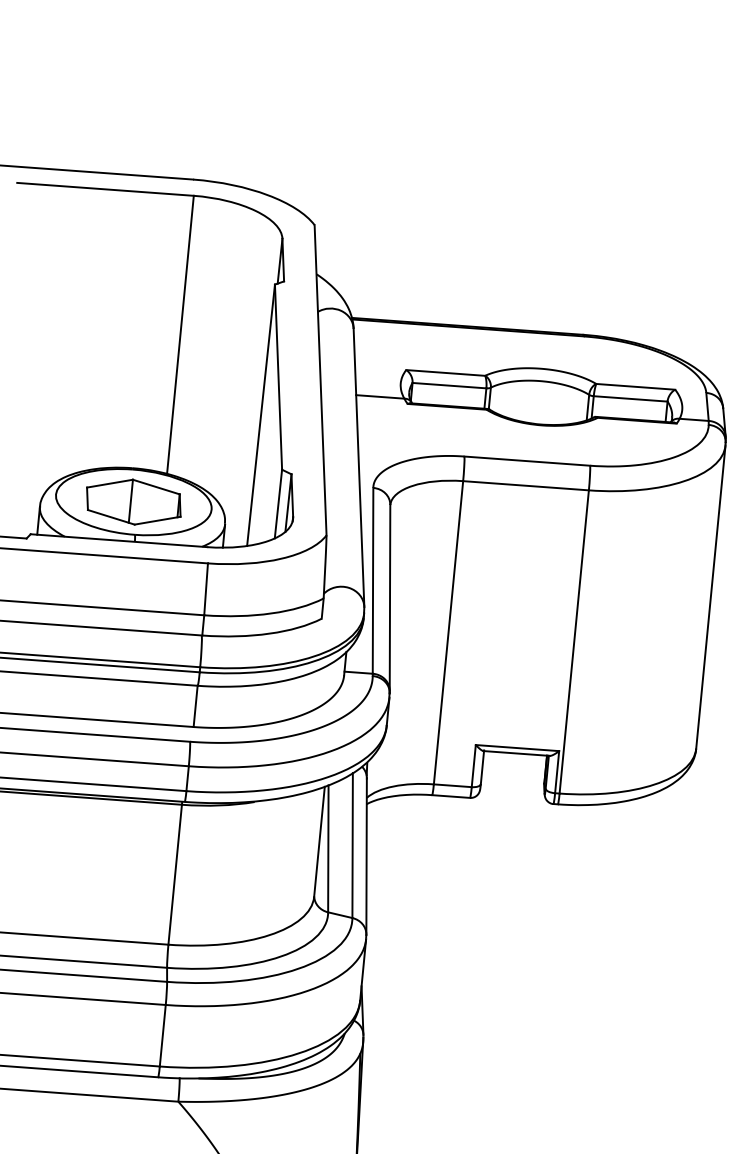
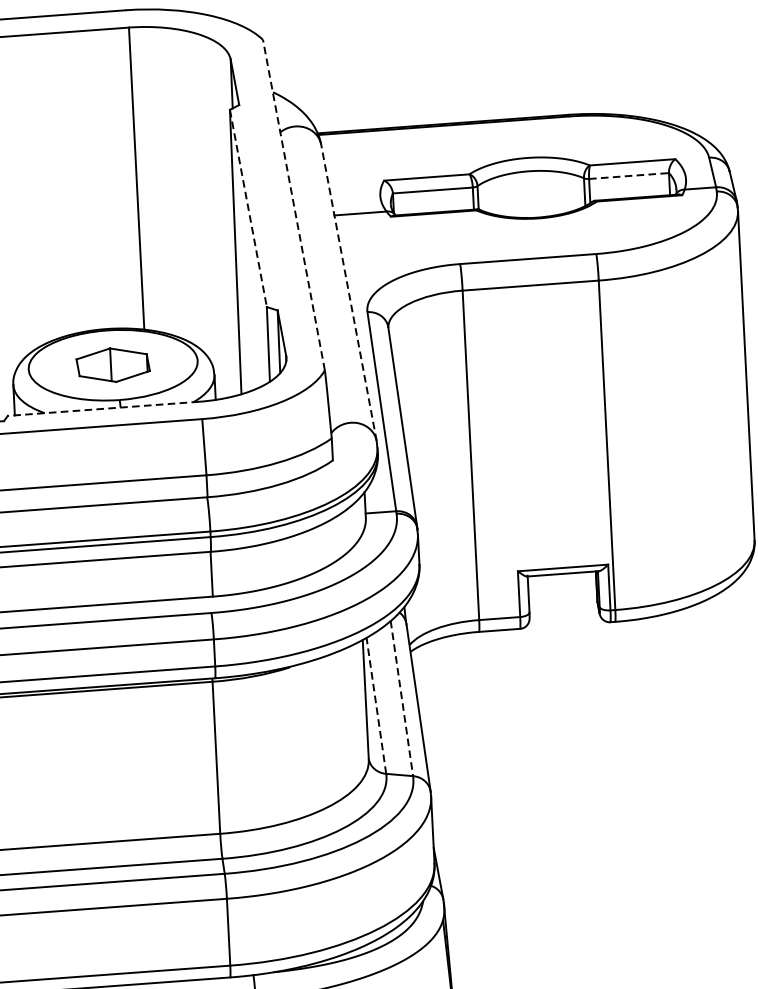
line: (278, 377) -> (248, 208), solid -> dashed
line: (320, 379) -> (293, 204), solid -> dashed
line: (630, 398) -> (628, 175), solid -> dashed
line: (358, 467) -> (348, 292), solid -> dashed
part: (133, 501) -> (112, 364), size x0.7
line: (119, 540) -> (103, 408), solid -> dashed
line: (352, 846) -> (401, 699), solid -> dashed
line: (328, 848) -> (376, 705), solid -> dashed

